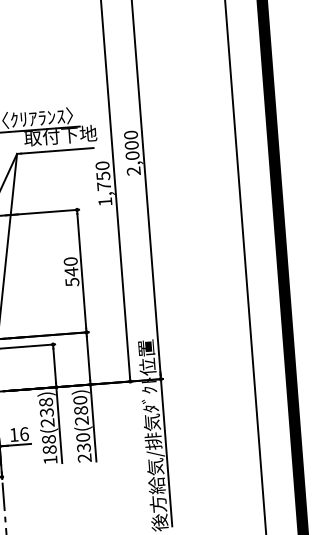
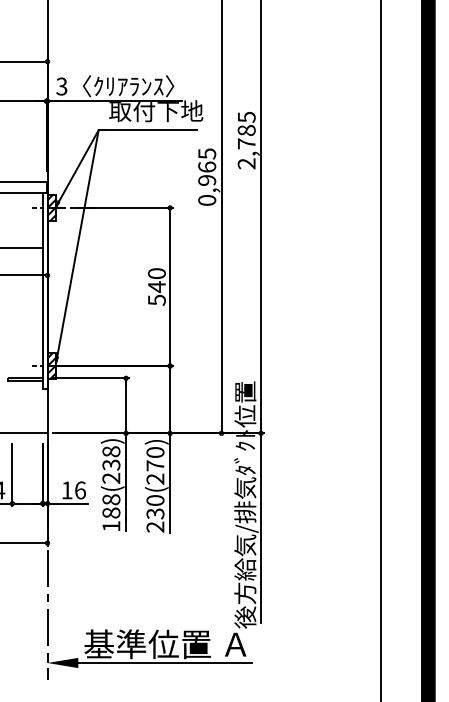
text: (131, 145) -> (246, 130), 2,000 -> 2,785
text: (104, 183) -> (207, 176), 1,750 -> 0,965
text: (81, 410) -> (155, 465), 230(280) -> 230(270)

